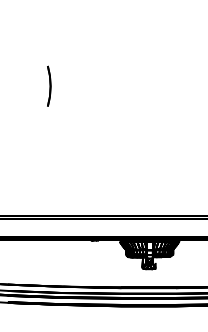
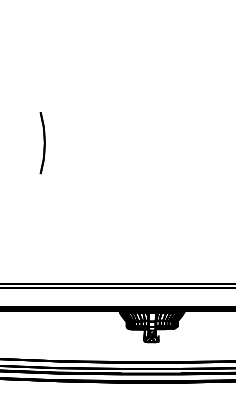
part: (48, 85) -> (42, 142), size x1.4

